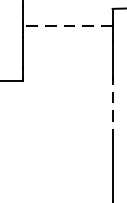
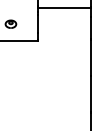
line: (68, 26) -> (64, 8), dashed -> solid
line: (112, 109) -> (90, 57), dashed -> solid

